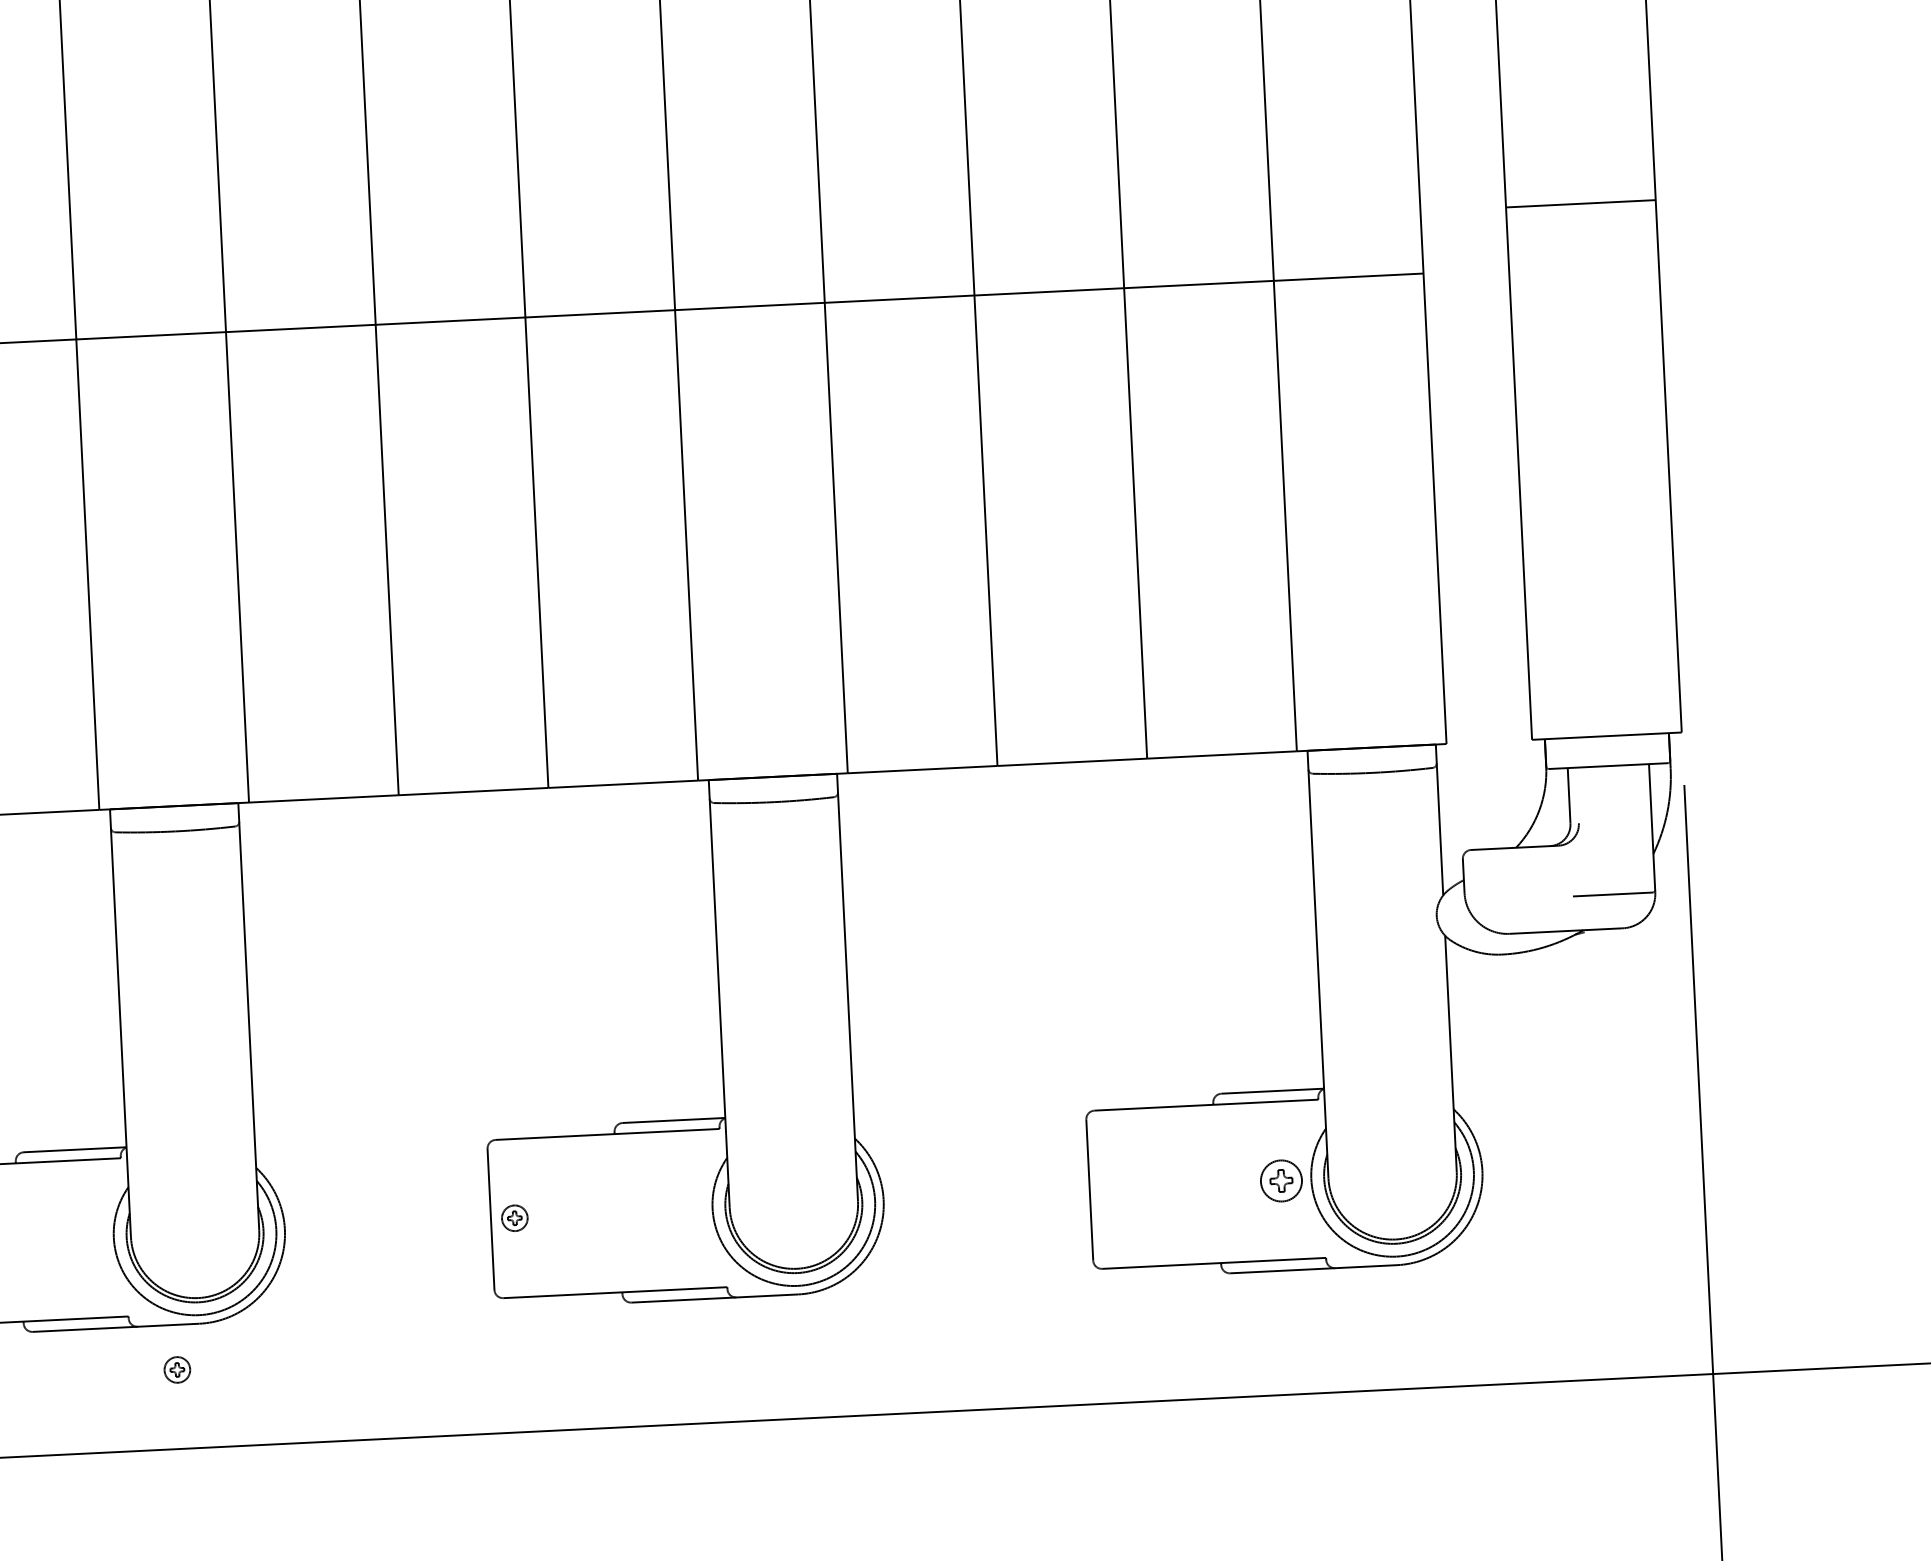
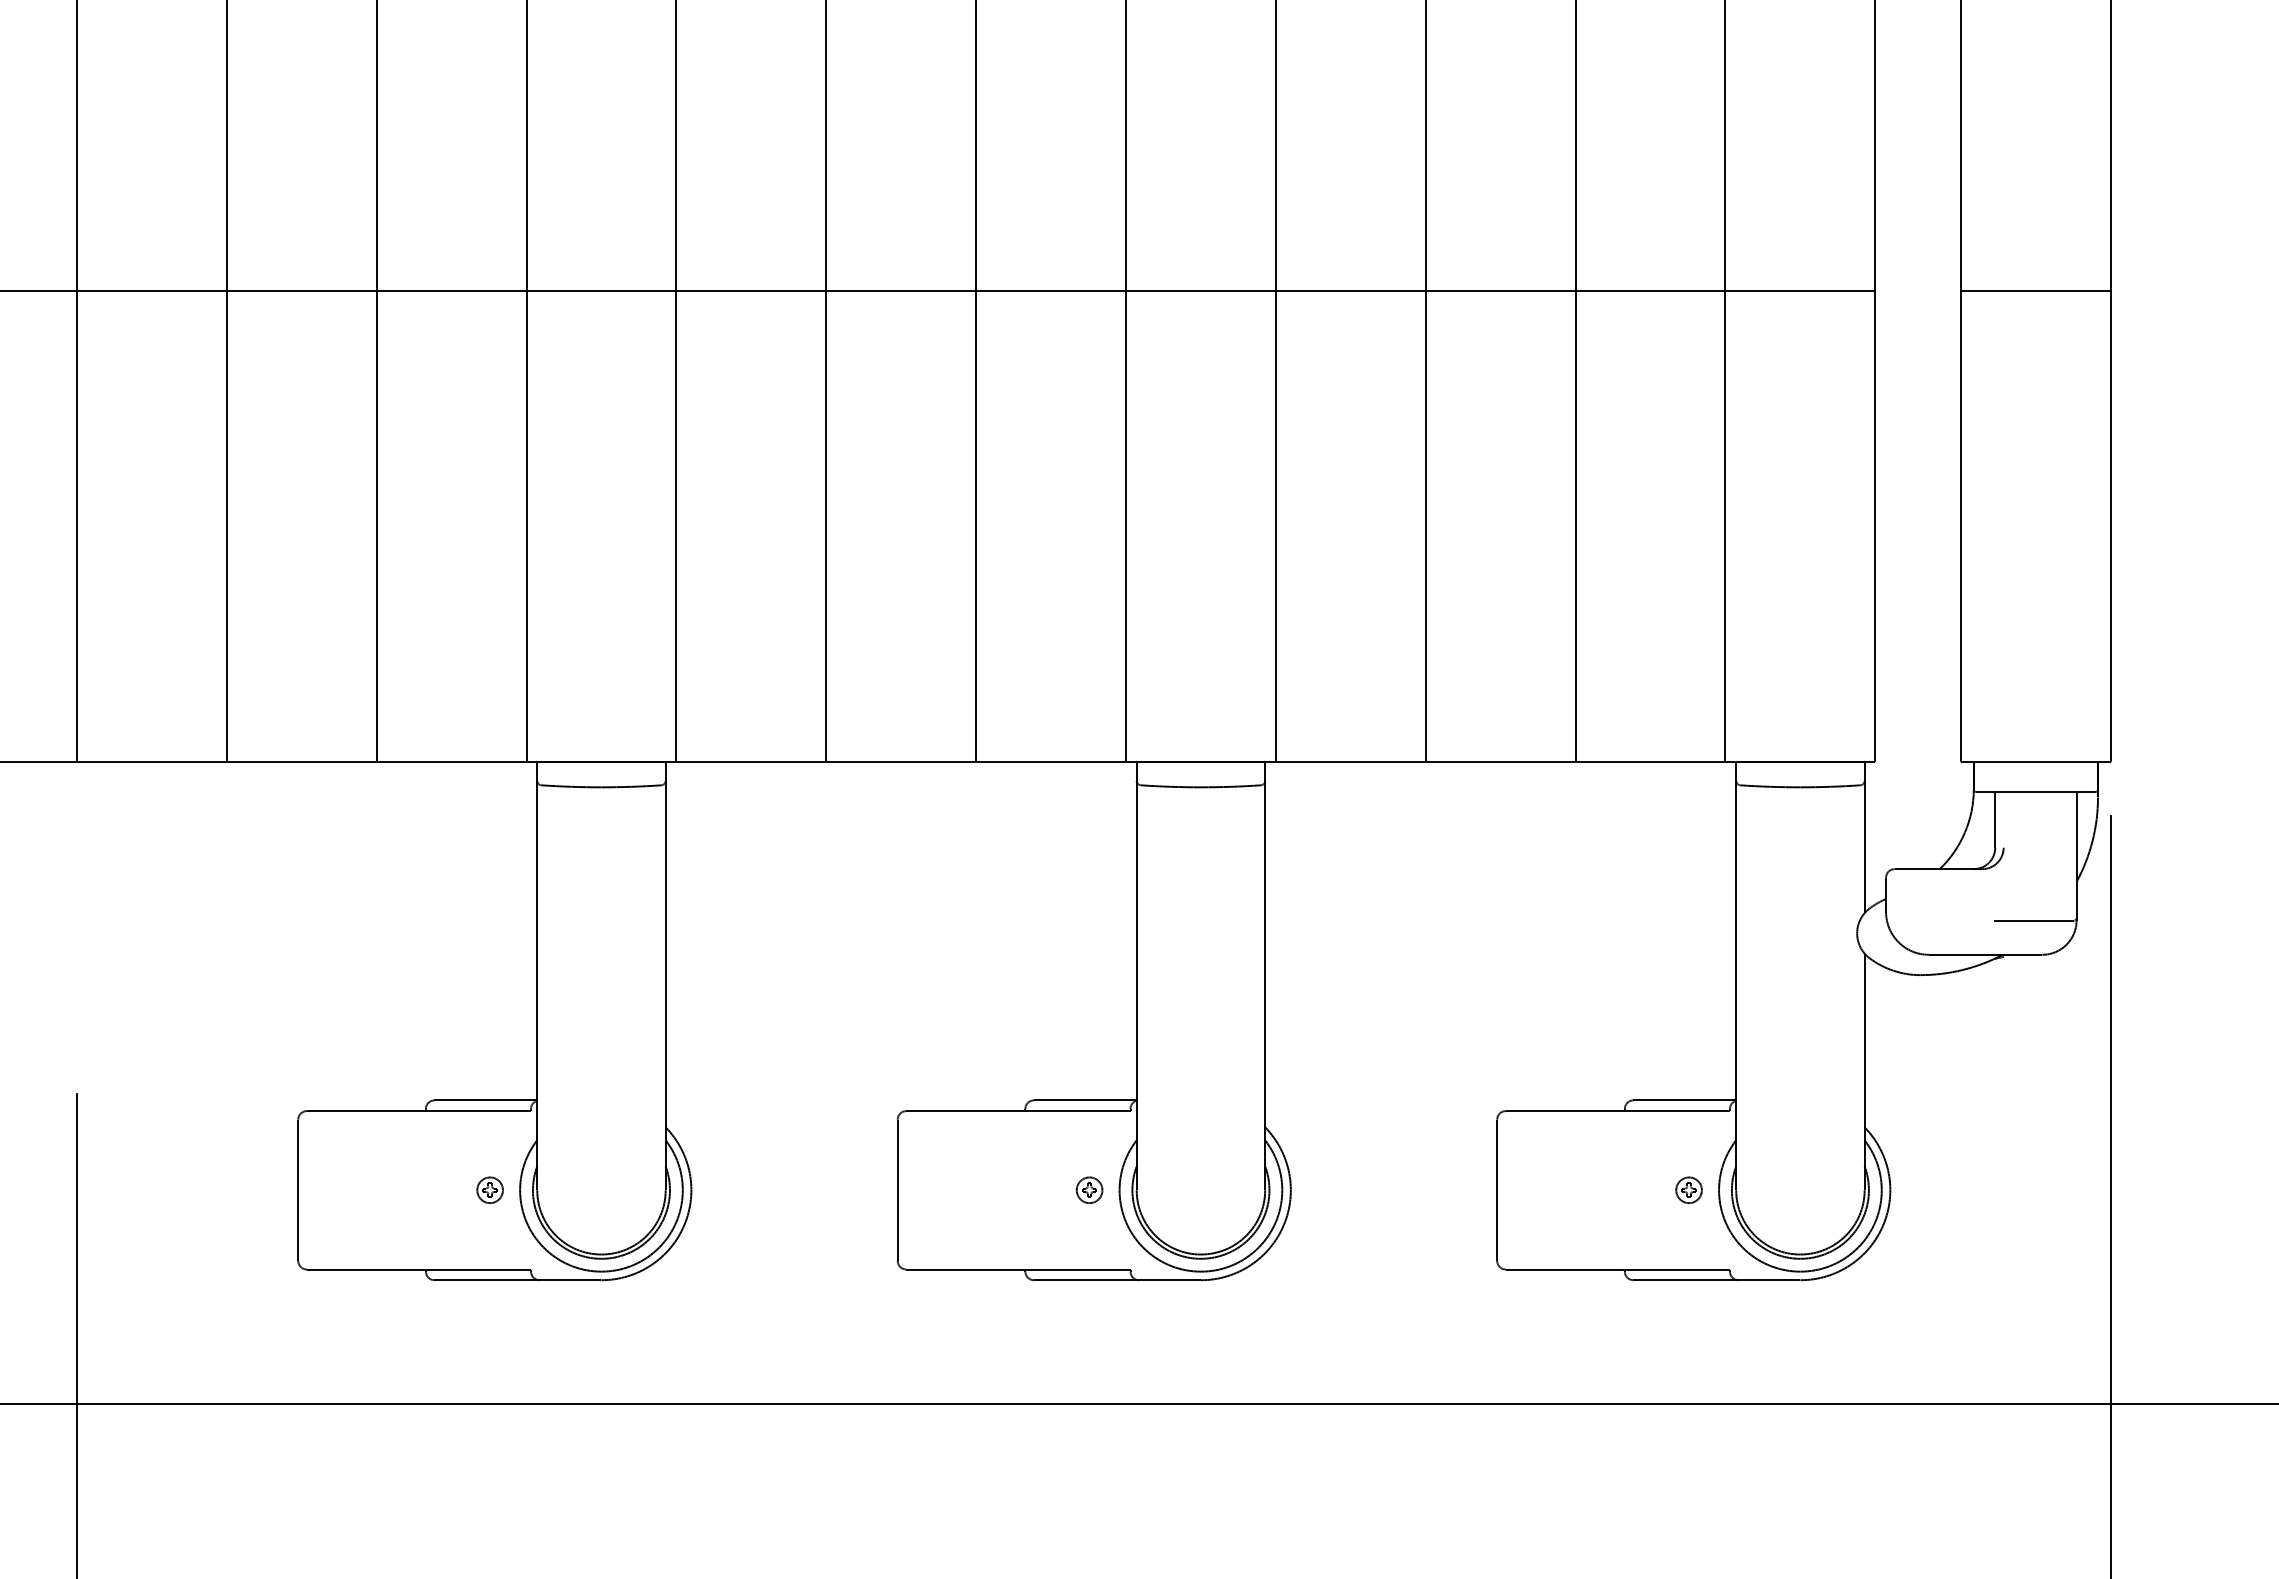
line: (1580, 204) -> (2035, 291), moved
part: (1280, 1180) -> (1688, 1189), size x0.62
part: (514, 1217) -> (1089, 1189), moved
part: (176, 1369) -> (489, 1189), moved

